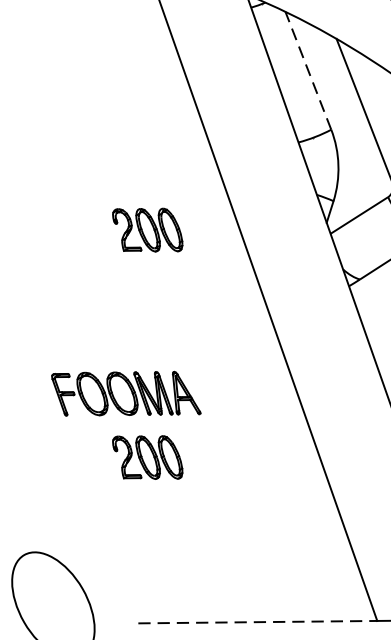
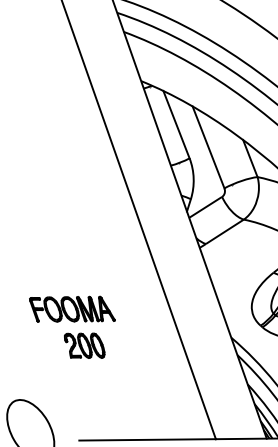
line: (308, 70) -> (176, 124), dashed -> solid
part: (147, 229) -> (84, 215), removed
line: (259, 621) -> (148, 439), dashed -> solid

